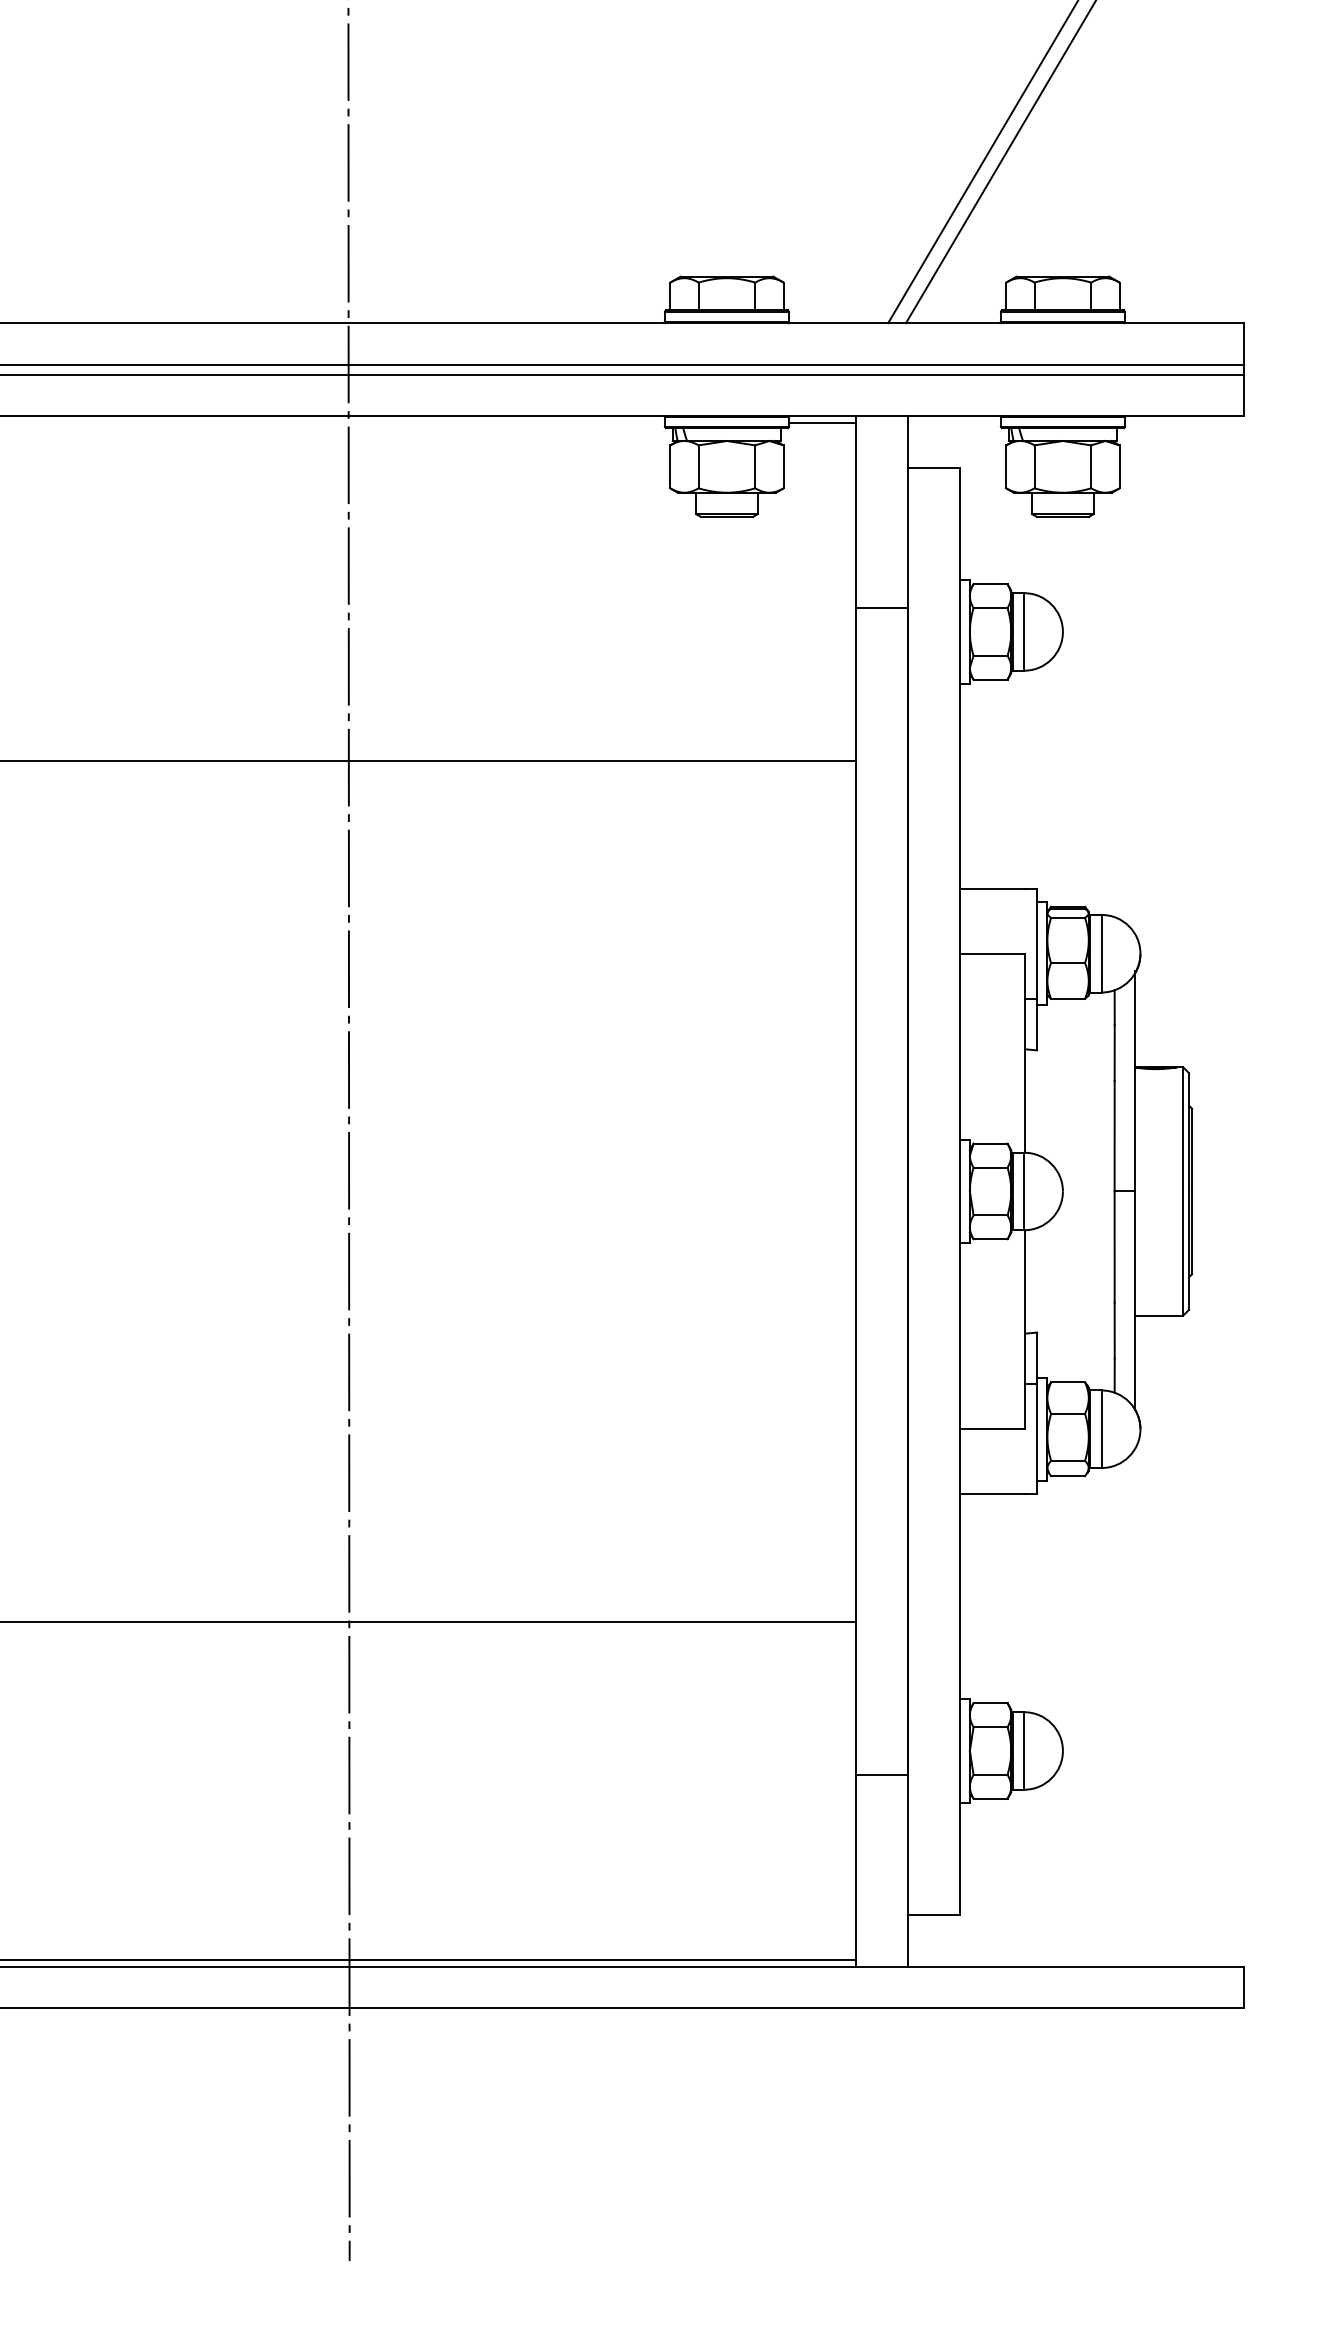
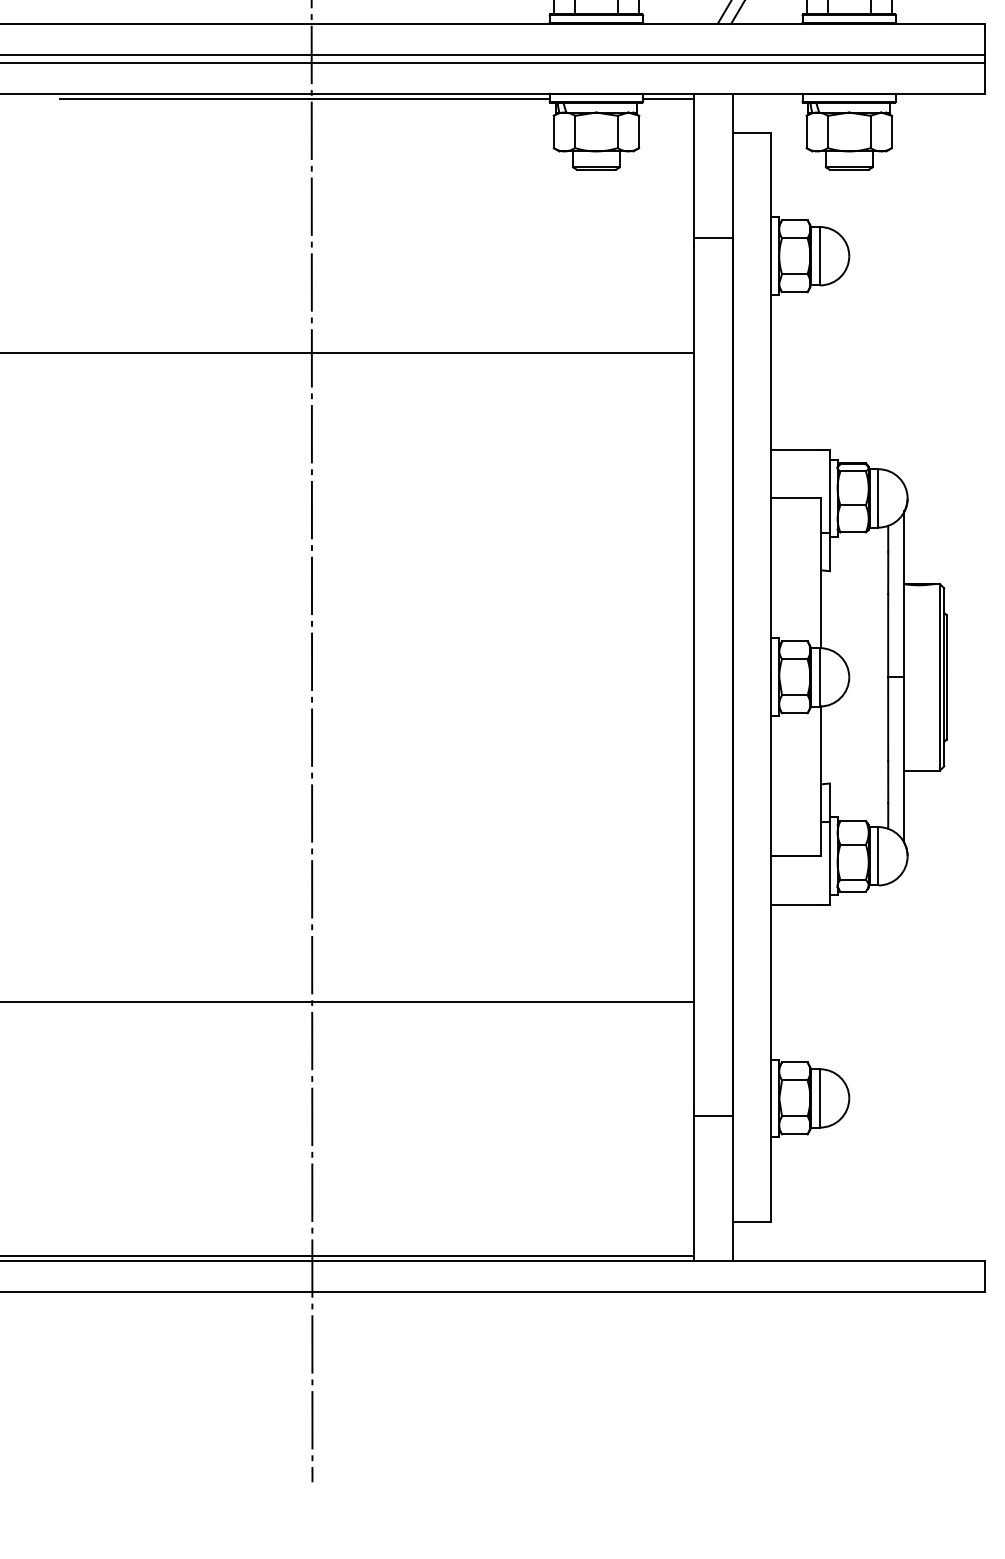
line: (338, 422) -> (304, 98), added

